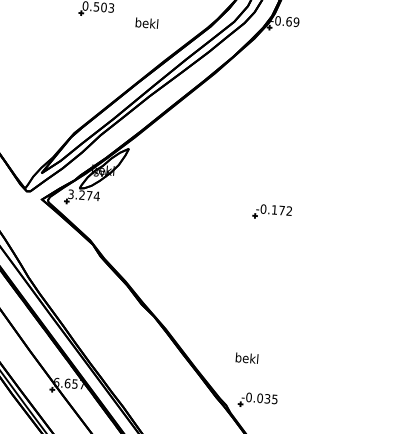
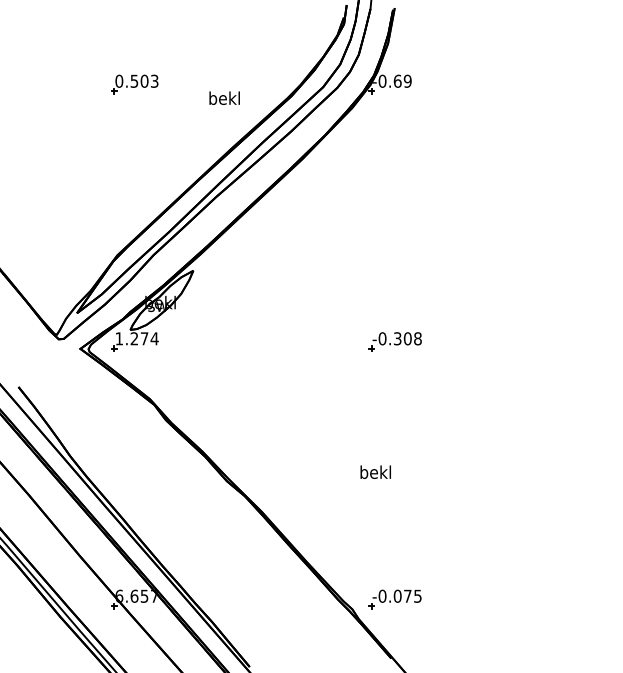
text: (146, 22) -> (224, 97), moved
text: (71, 194) -> (119, 338), 3.274 -> 1.274
text: (281, 210) -> (407, 338), -0.172 -> -0.308
text: (246, 357) -> (375, 471), moved
text: (267, 398) -> (407, 595), -0.035 -> -0.075

